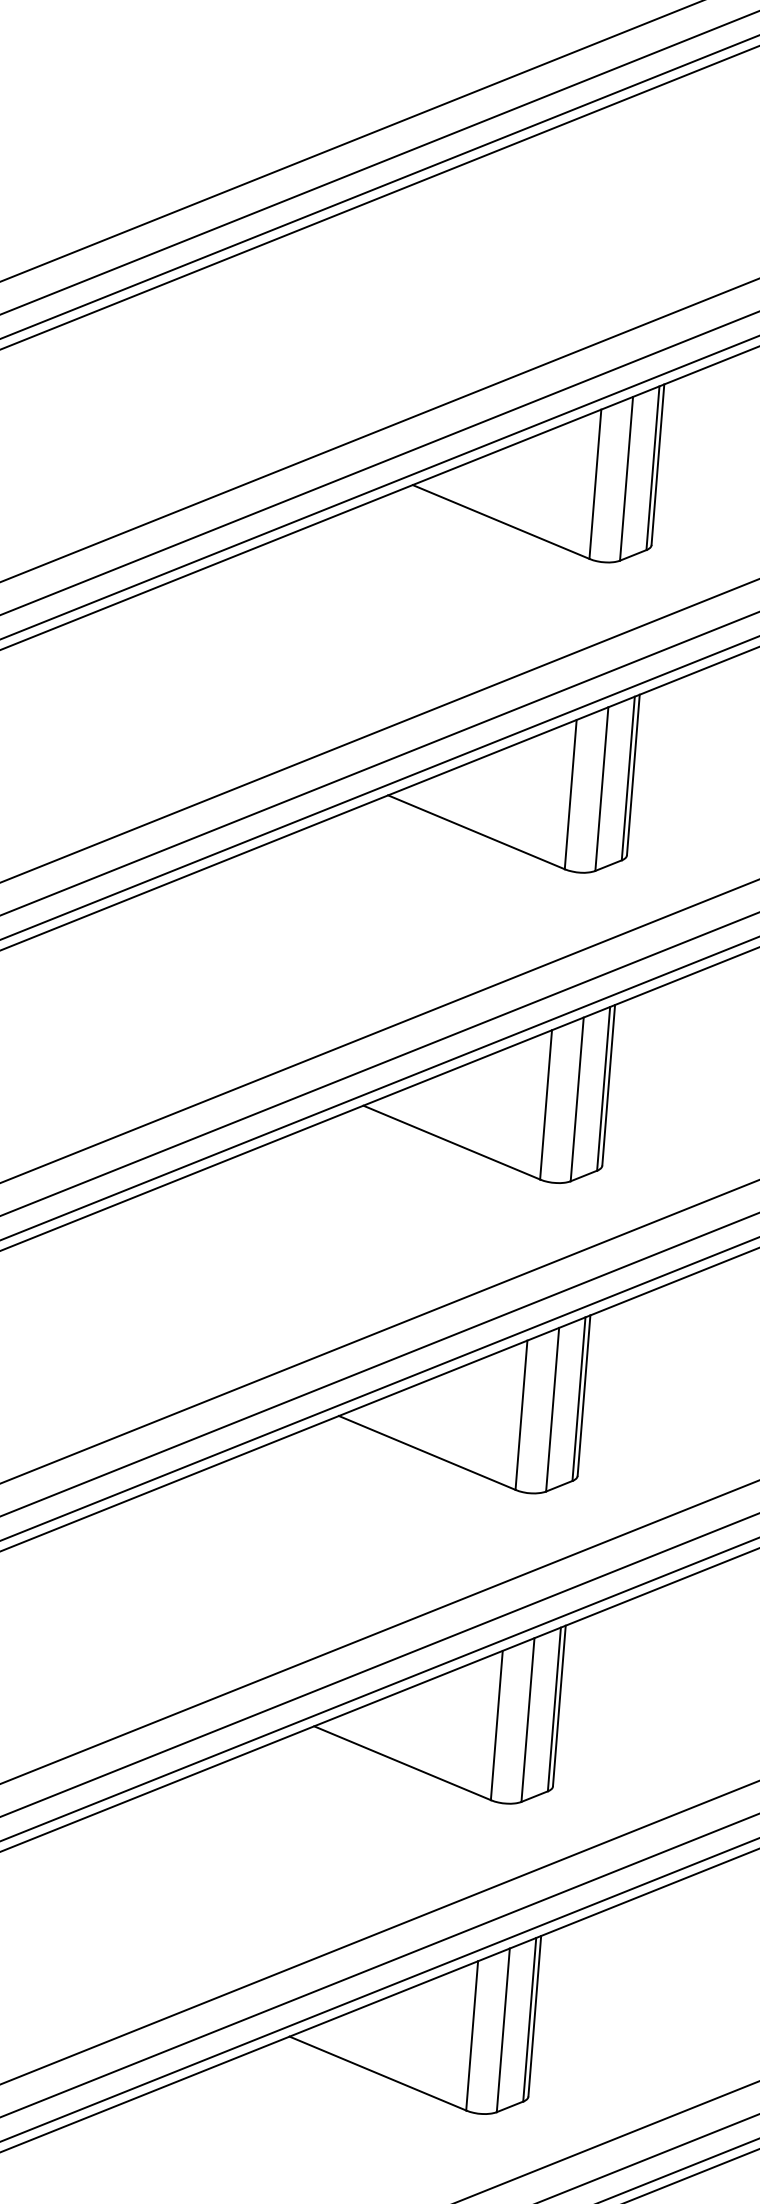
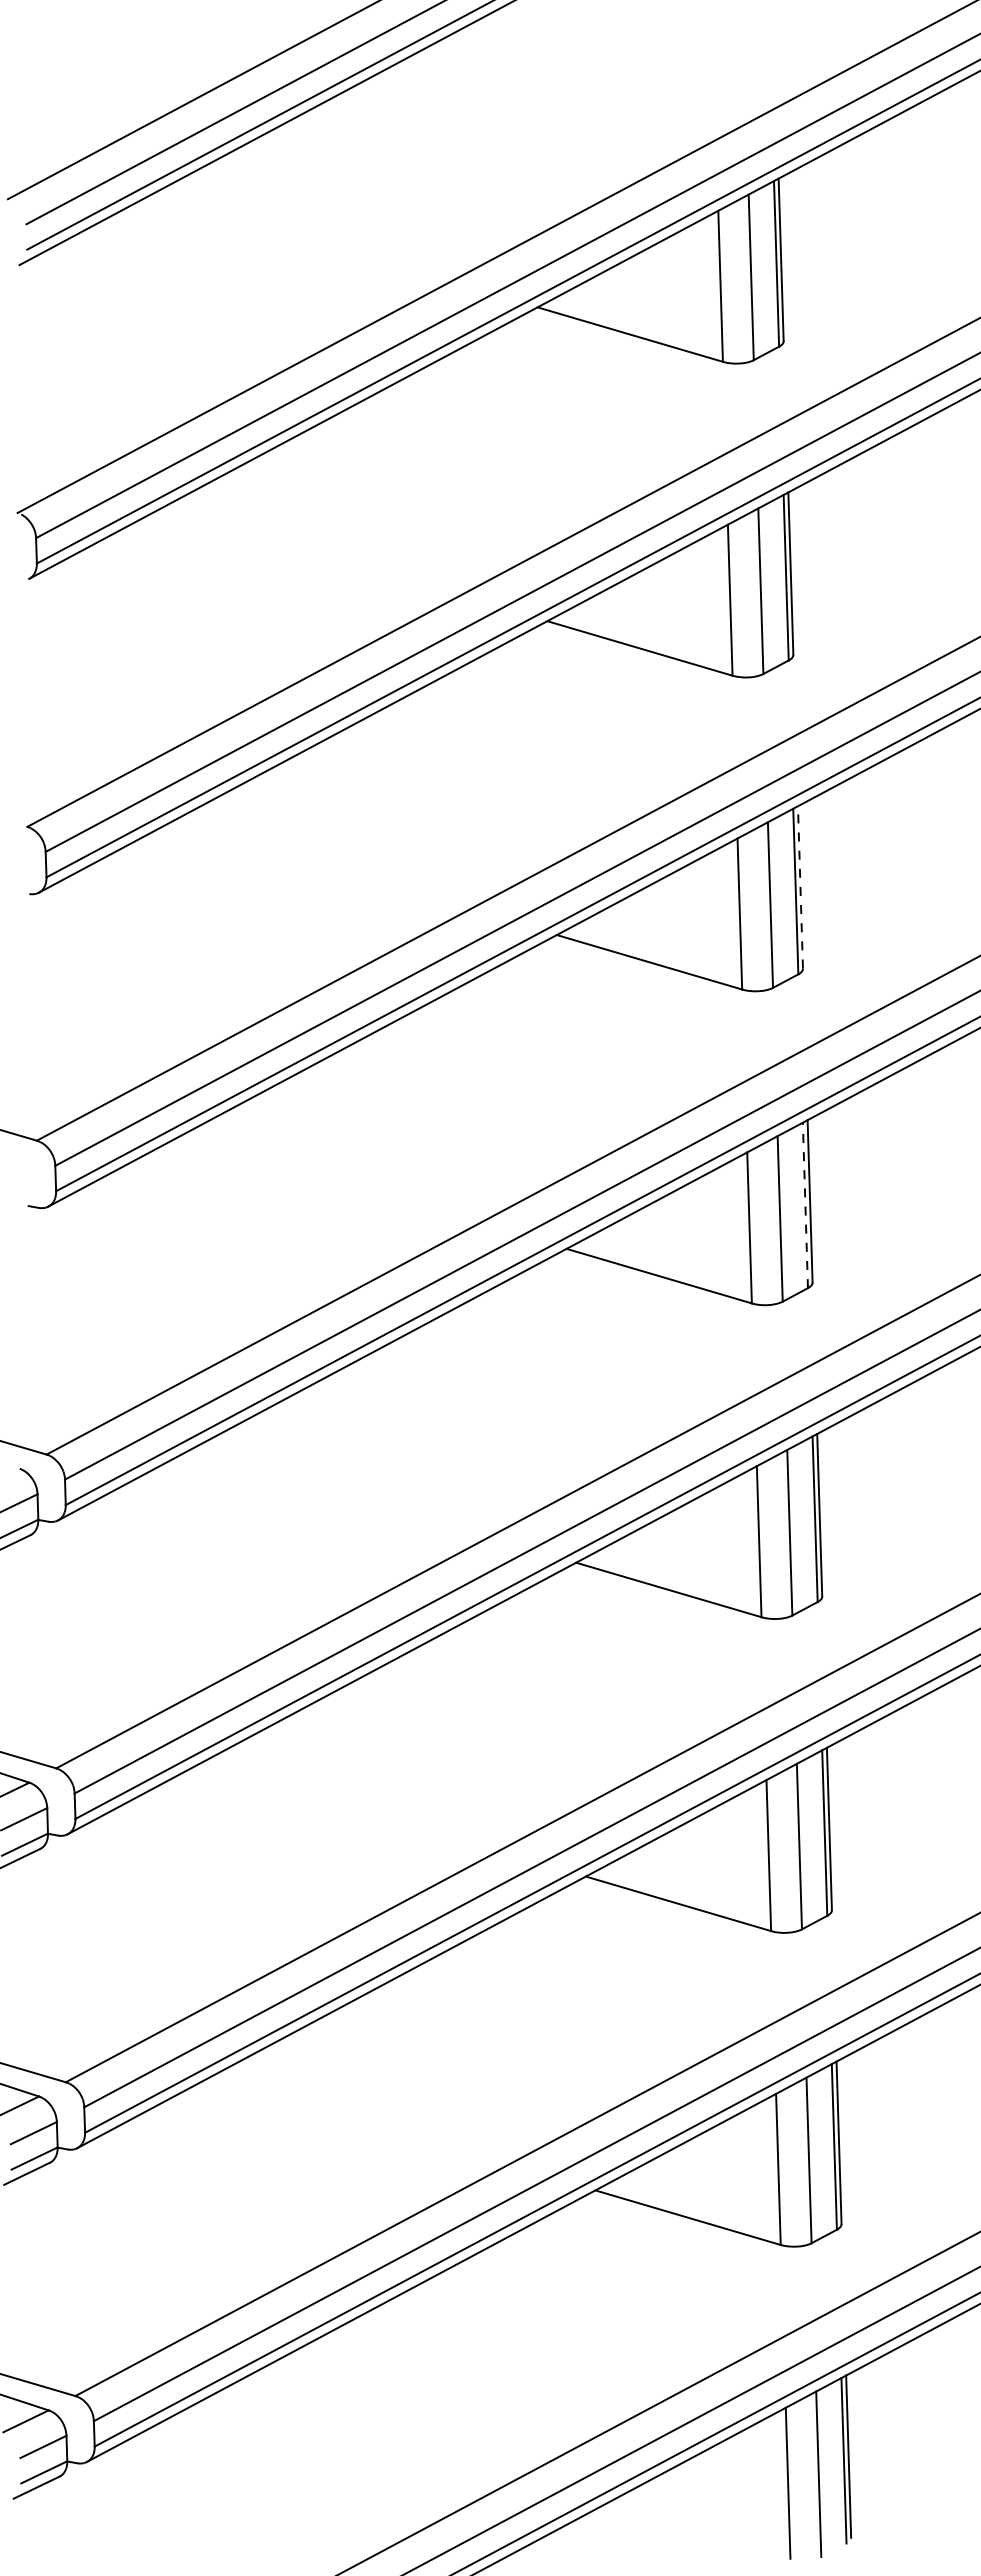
line: (608, 1084) -> (800, 886), solid -> dashed
line: (579, 1399) -> (805, 1205), solid -> dashed

